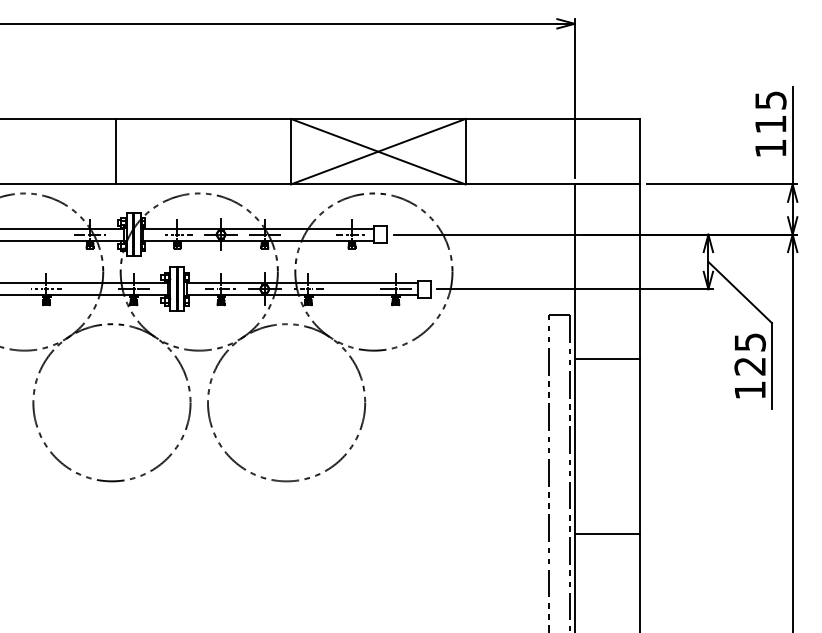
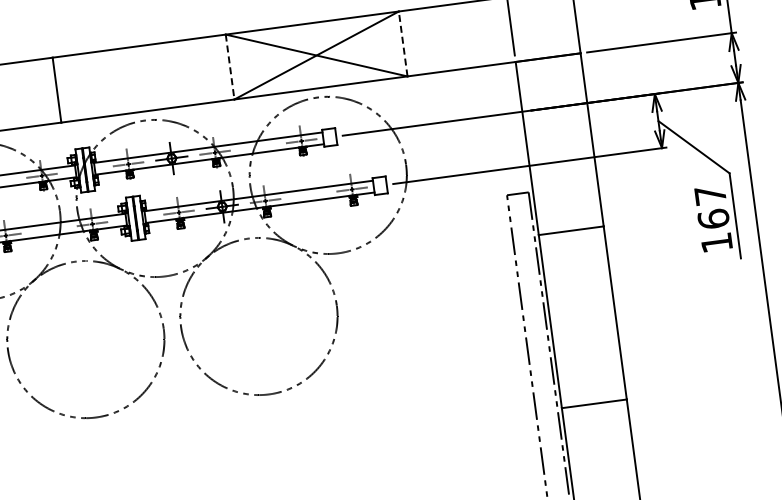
line: (290, 151) -> (229, 66), solid -> dashed
line: (465, 151) -> (403, 43), solid -> dashed
text: (749, 354) -> (711, 207), 125 -> 167

